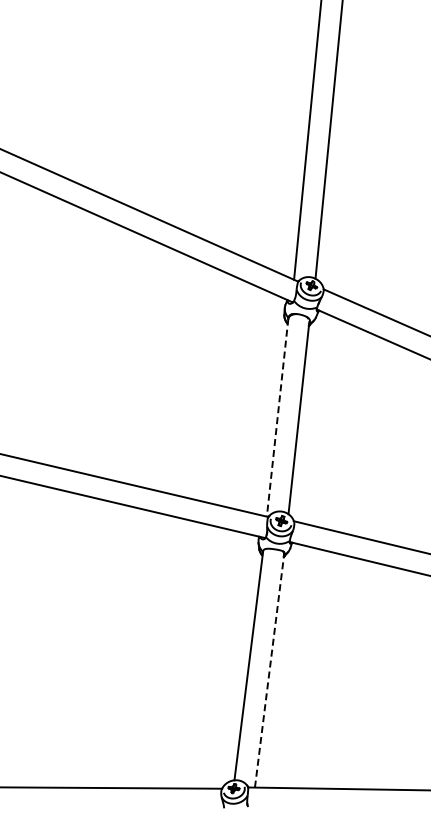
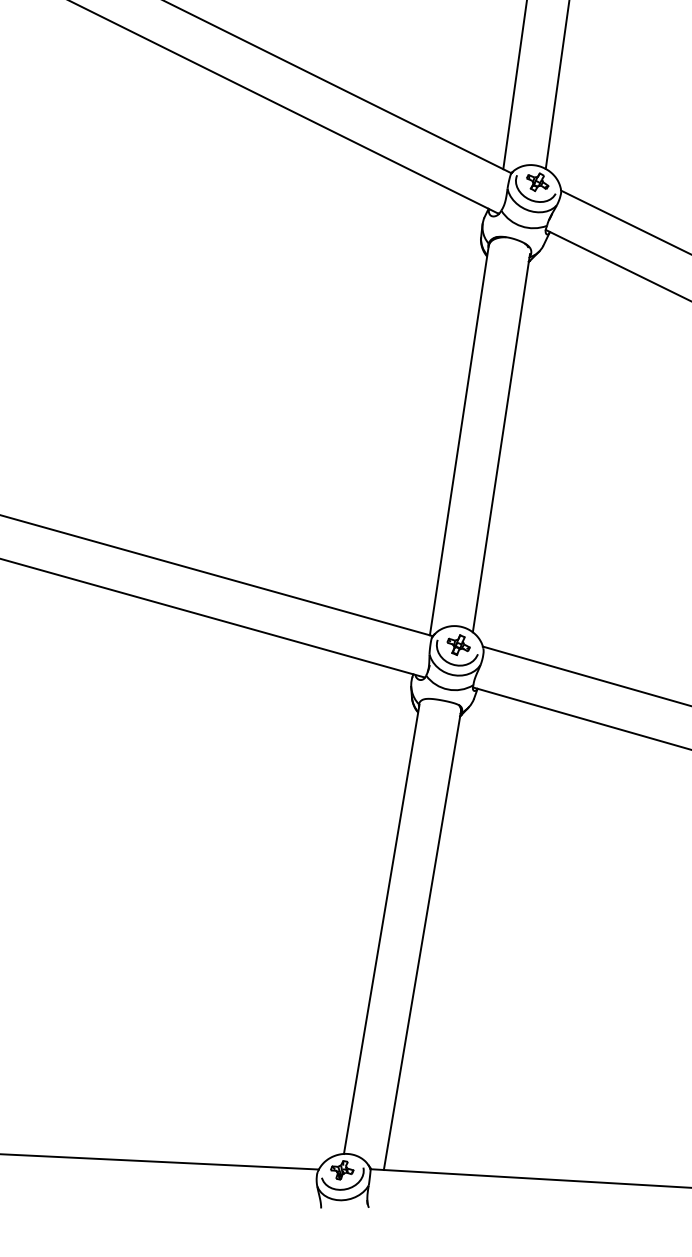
line: (277, 417) -> (459, 440), dashed -> solid
line: (269, 670) -> (422, 939), dashed -> solid

